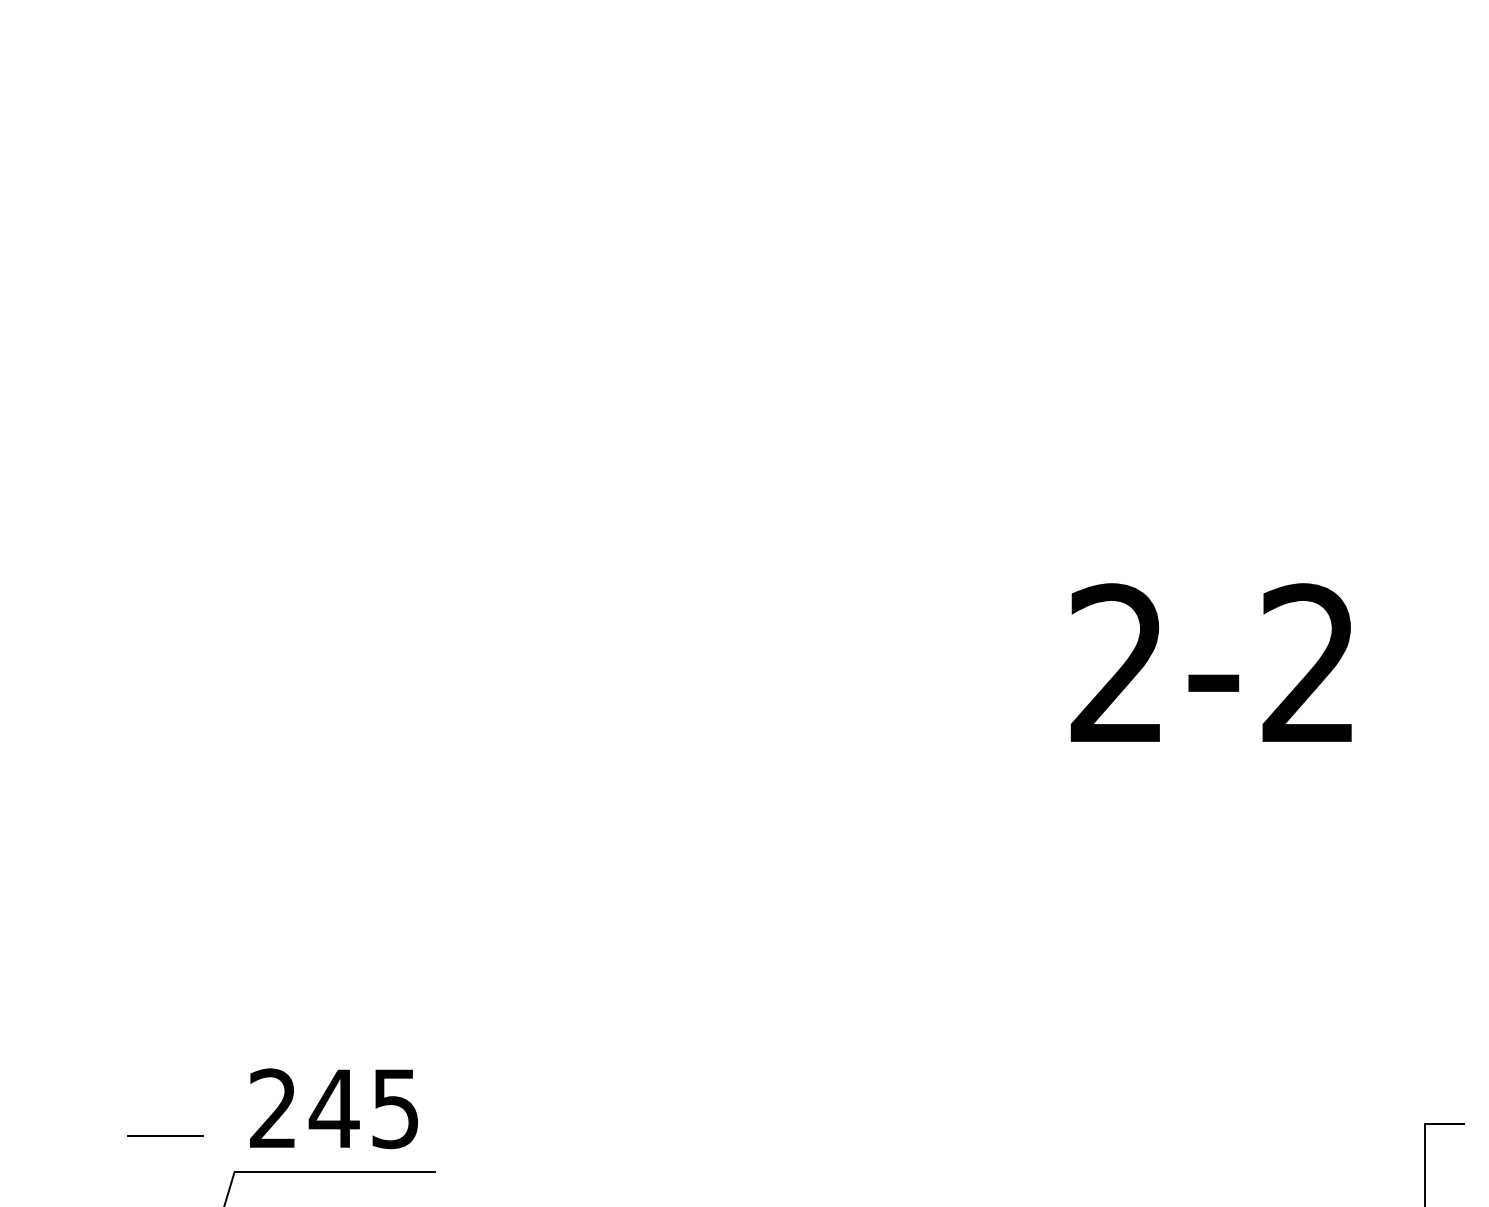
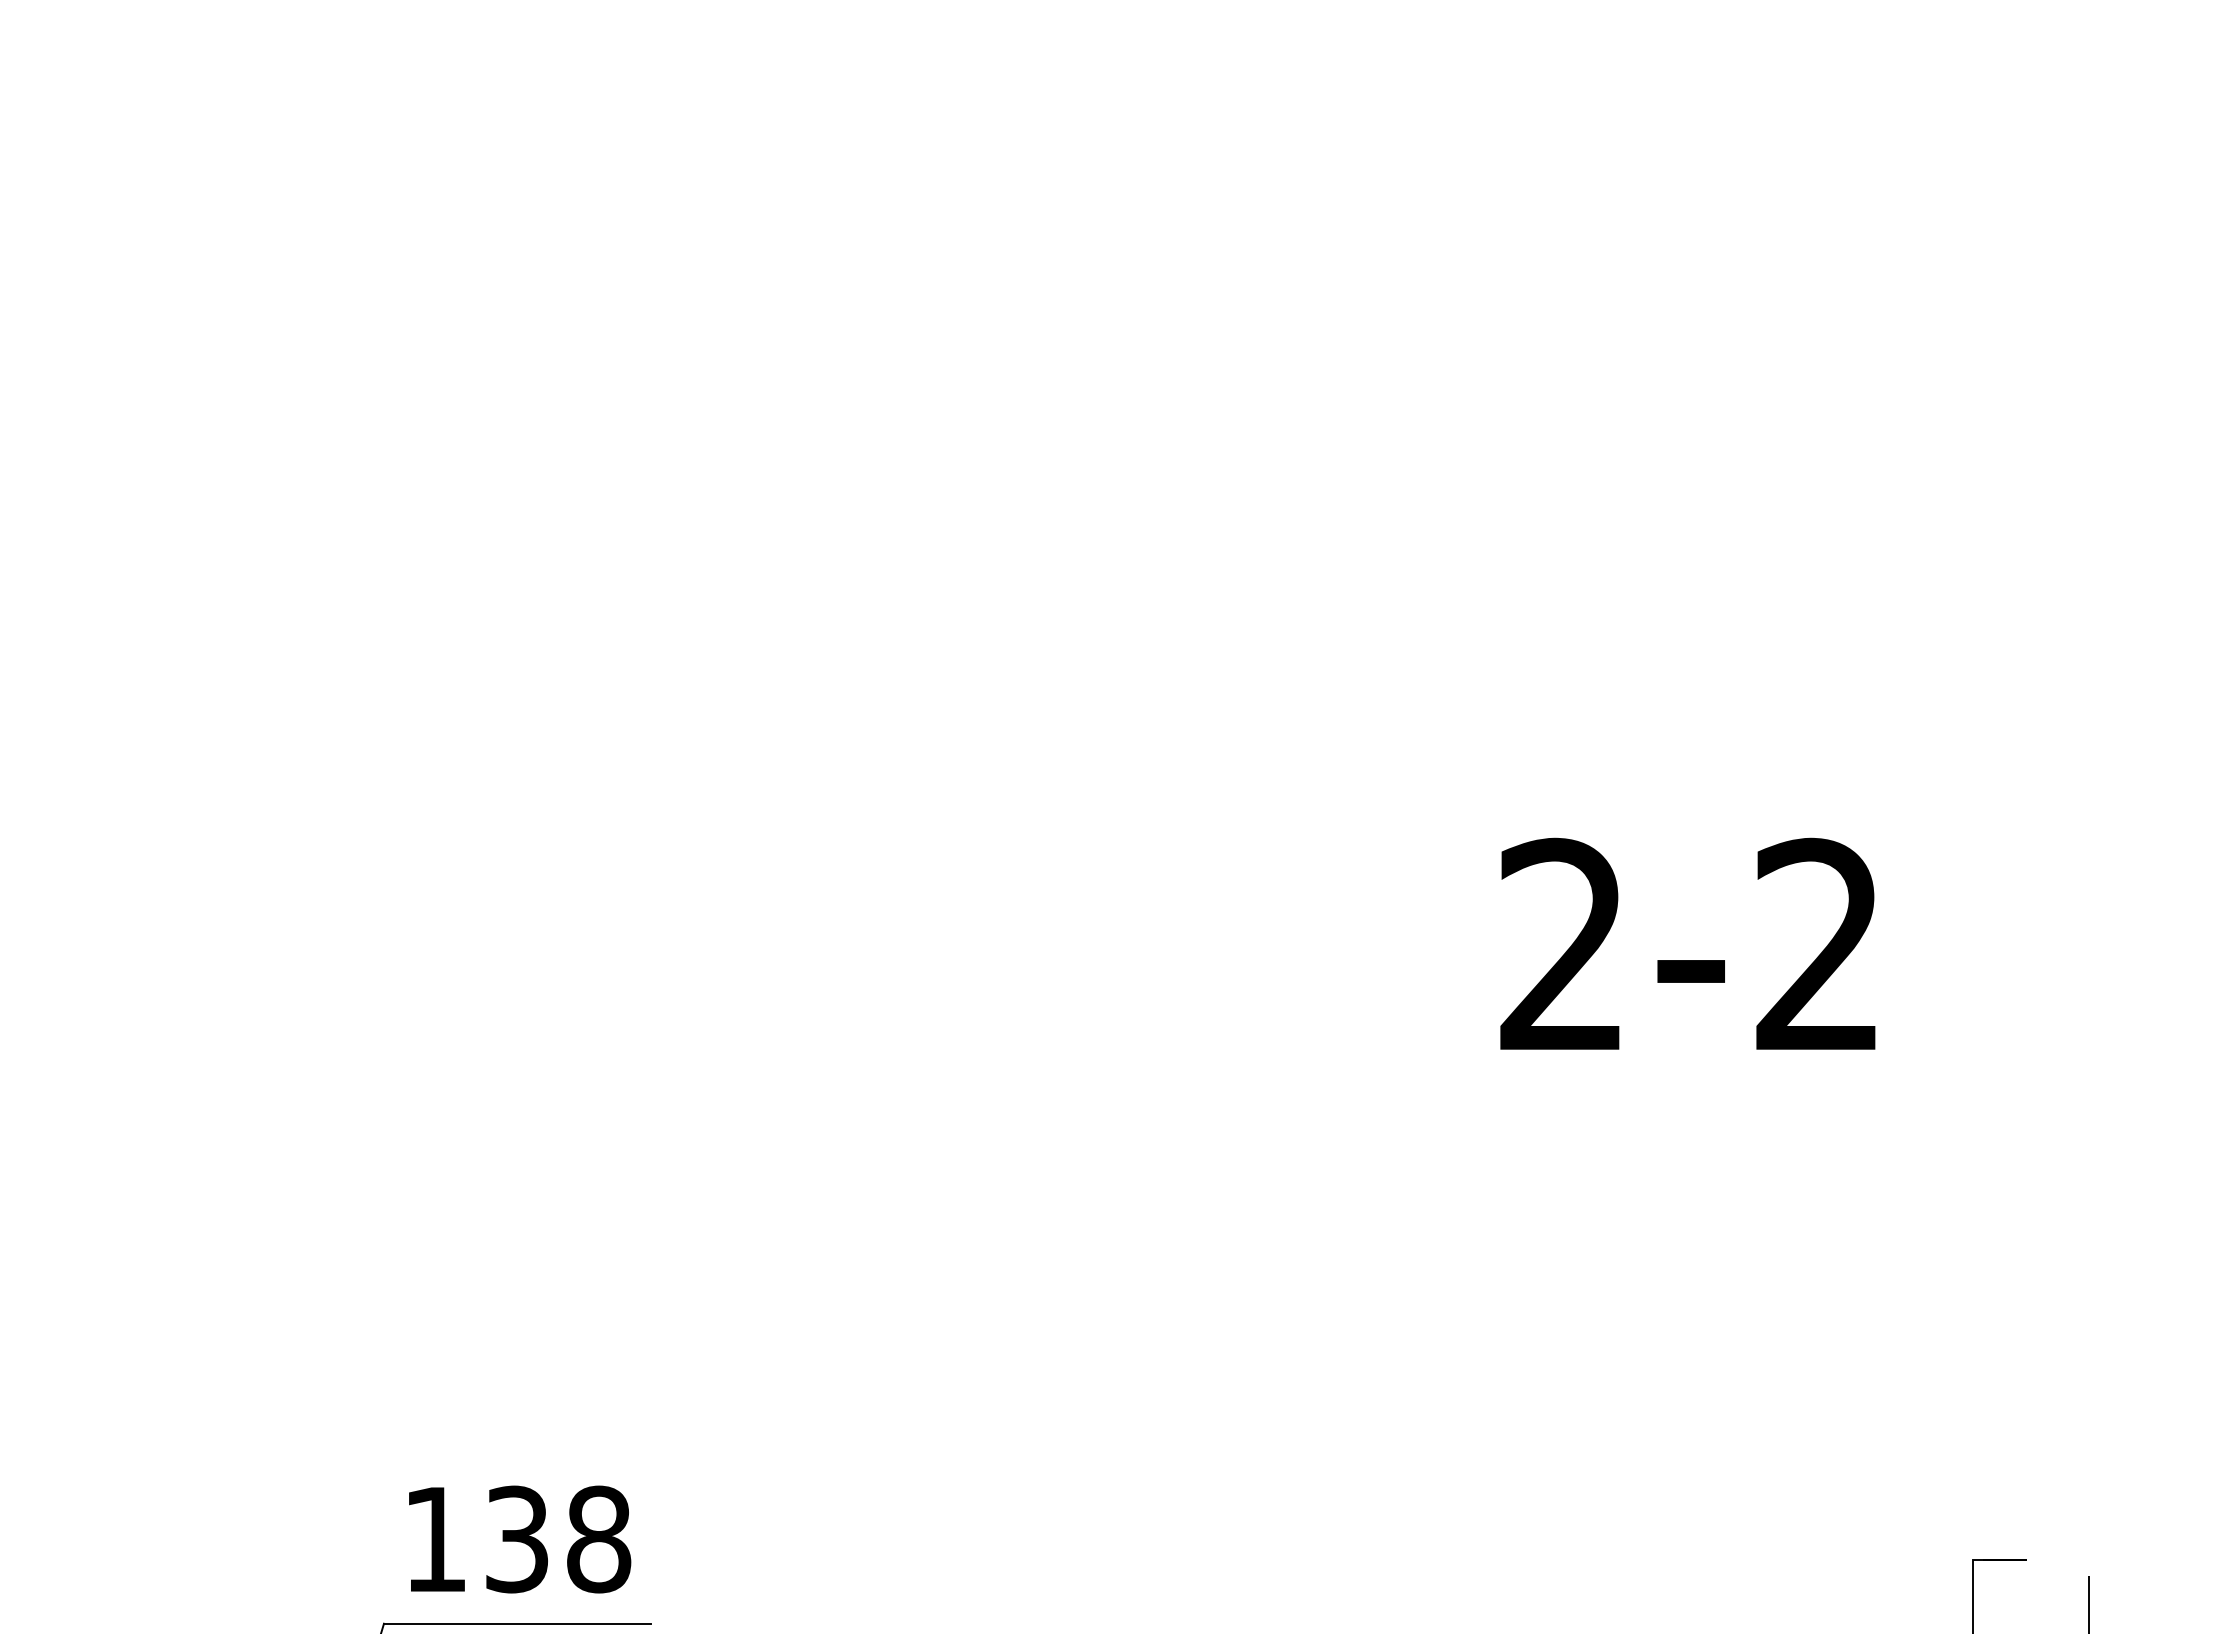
text: (334, 1108) -> (517, 1539), 245 -> 138
line: (165, 1136) -> (291, 1576), removed

